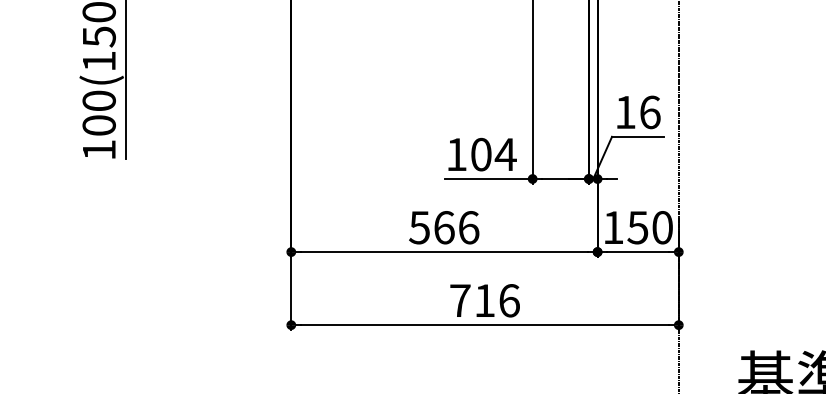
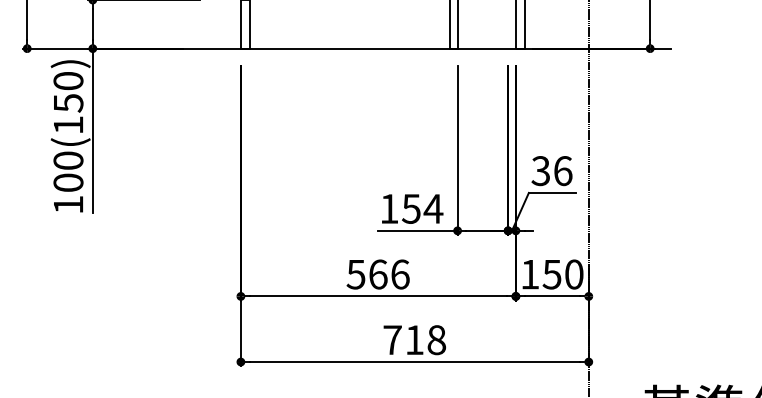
text: (625, 112) -> (540, 171), 16 -> 36
text: (480, 154) -> (410, 208), 104 -> 154
text: (509, 301) -> (436, 340), 716 -> 718

